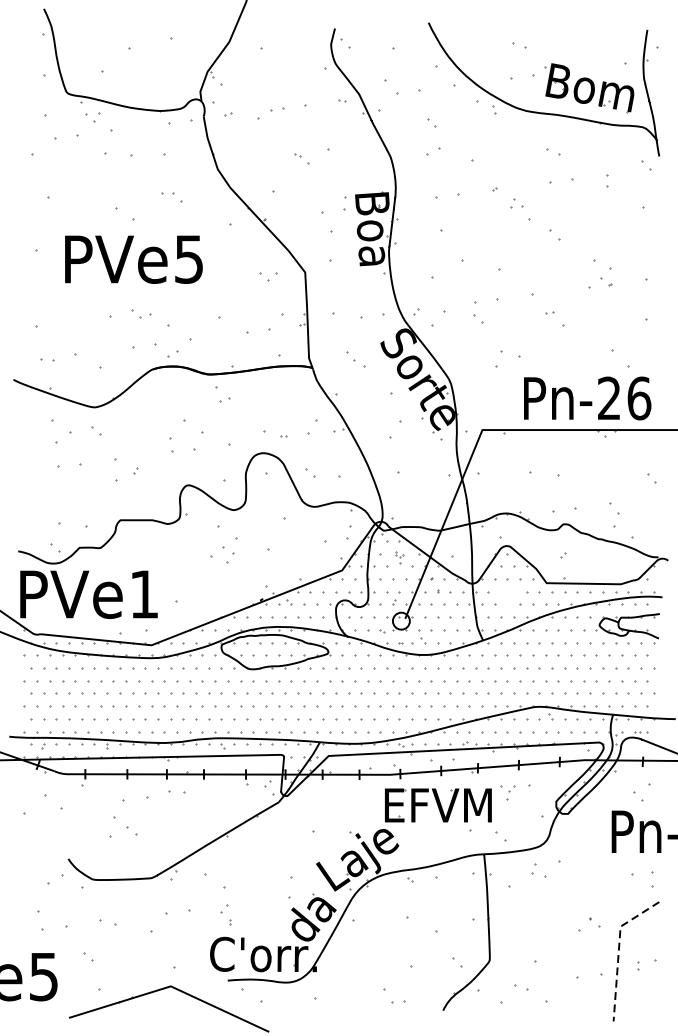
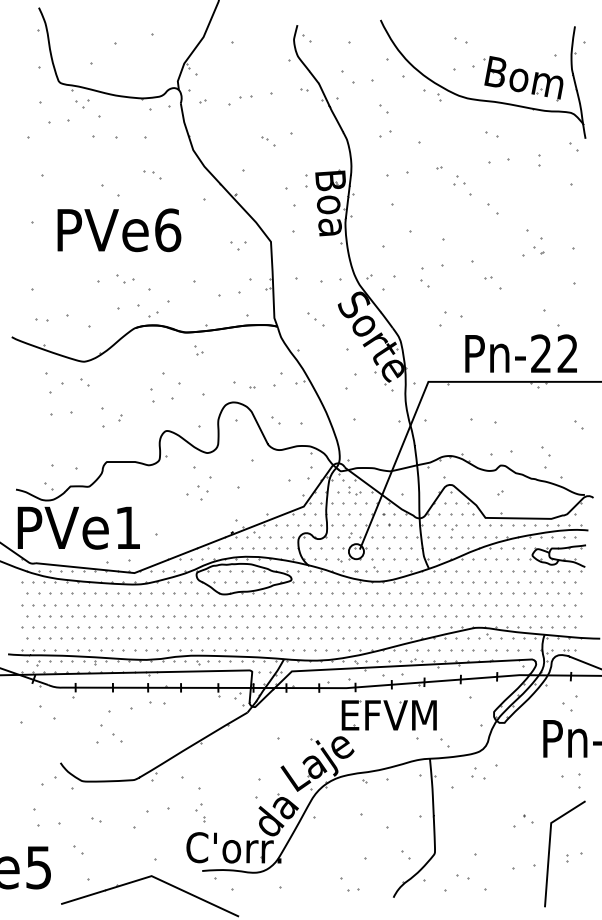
text: (189, 259) -> (168, 230), PVe5 -> PVe6
part: (223, 394) -> (198, 350), size x0.62
text: (638, 398) -> (567, 353), Pn-26 -> Pn-22
part: (399, 557) -> (354, 495), size x1.67
part: (507, 793) -> (450, 531), moved
part: (108, 922) -> (96, 819), size x0.62
line: (618, 950) -> (549, 844), dashed -> solid

